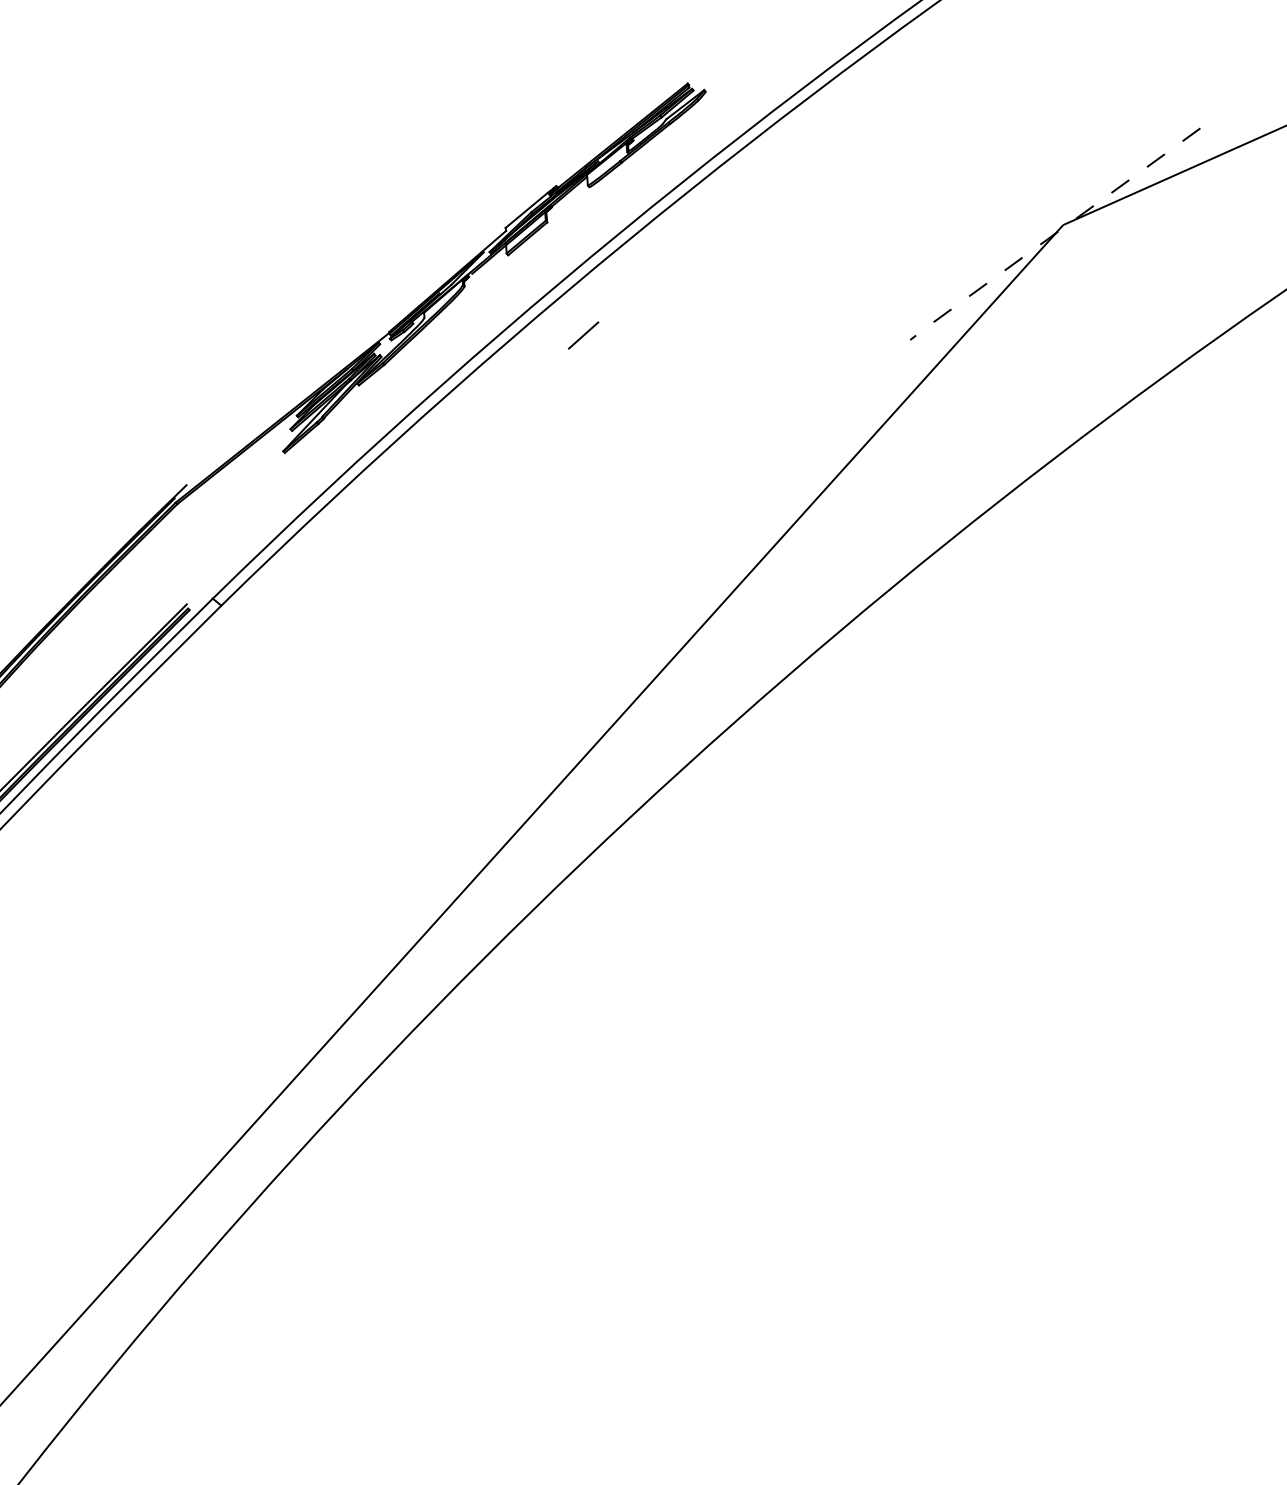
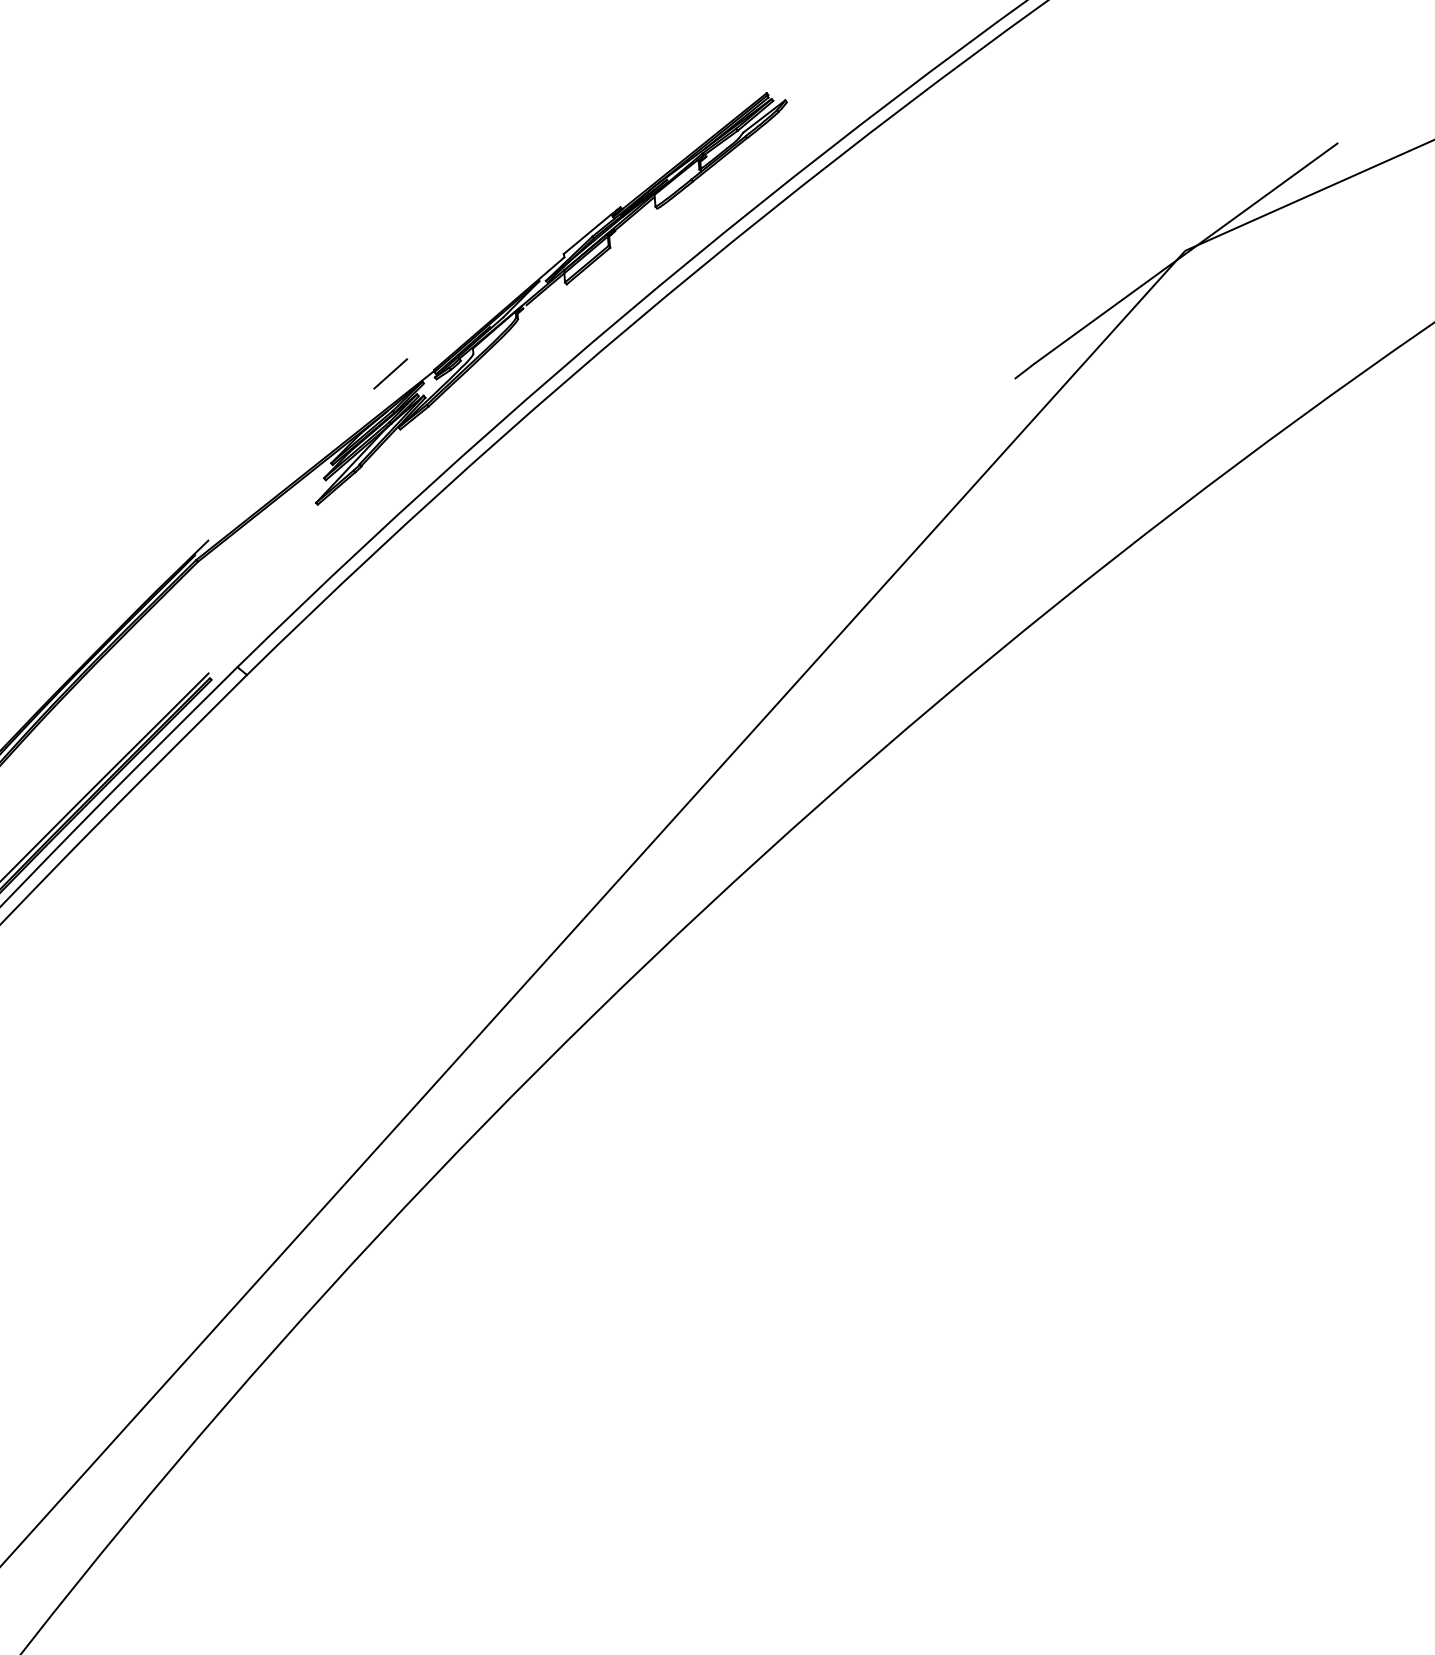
line: (1054, 234) -> (1175, 261), dashed -> solid
line: (583, 335) -> (390, 373), moved

